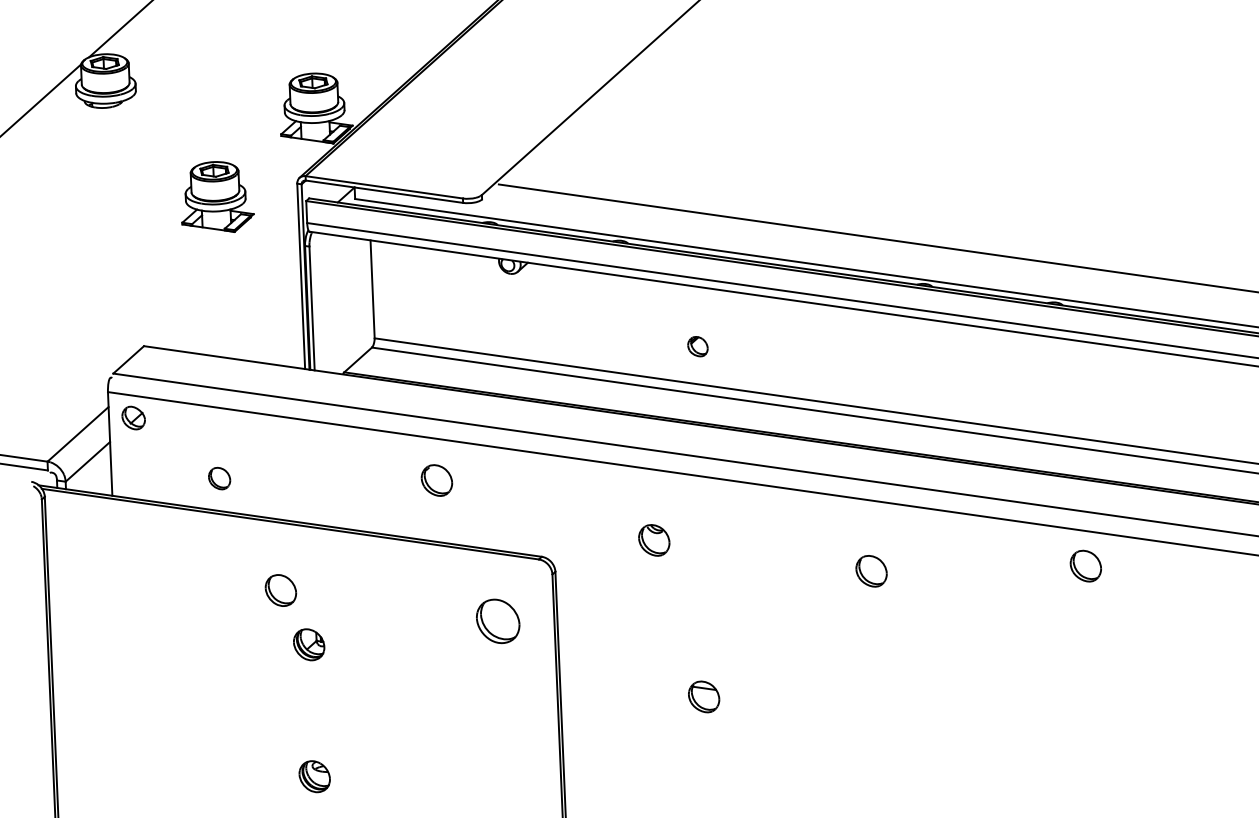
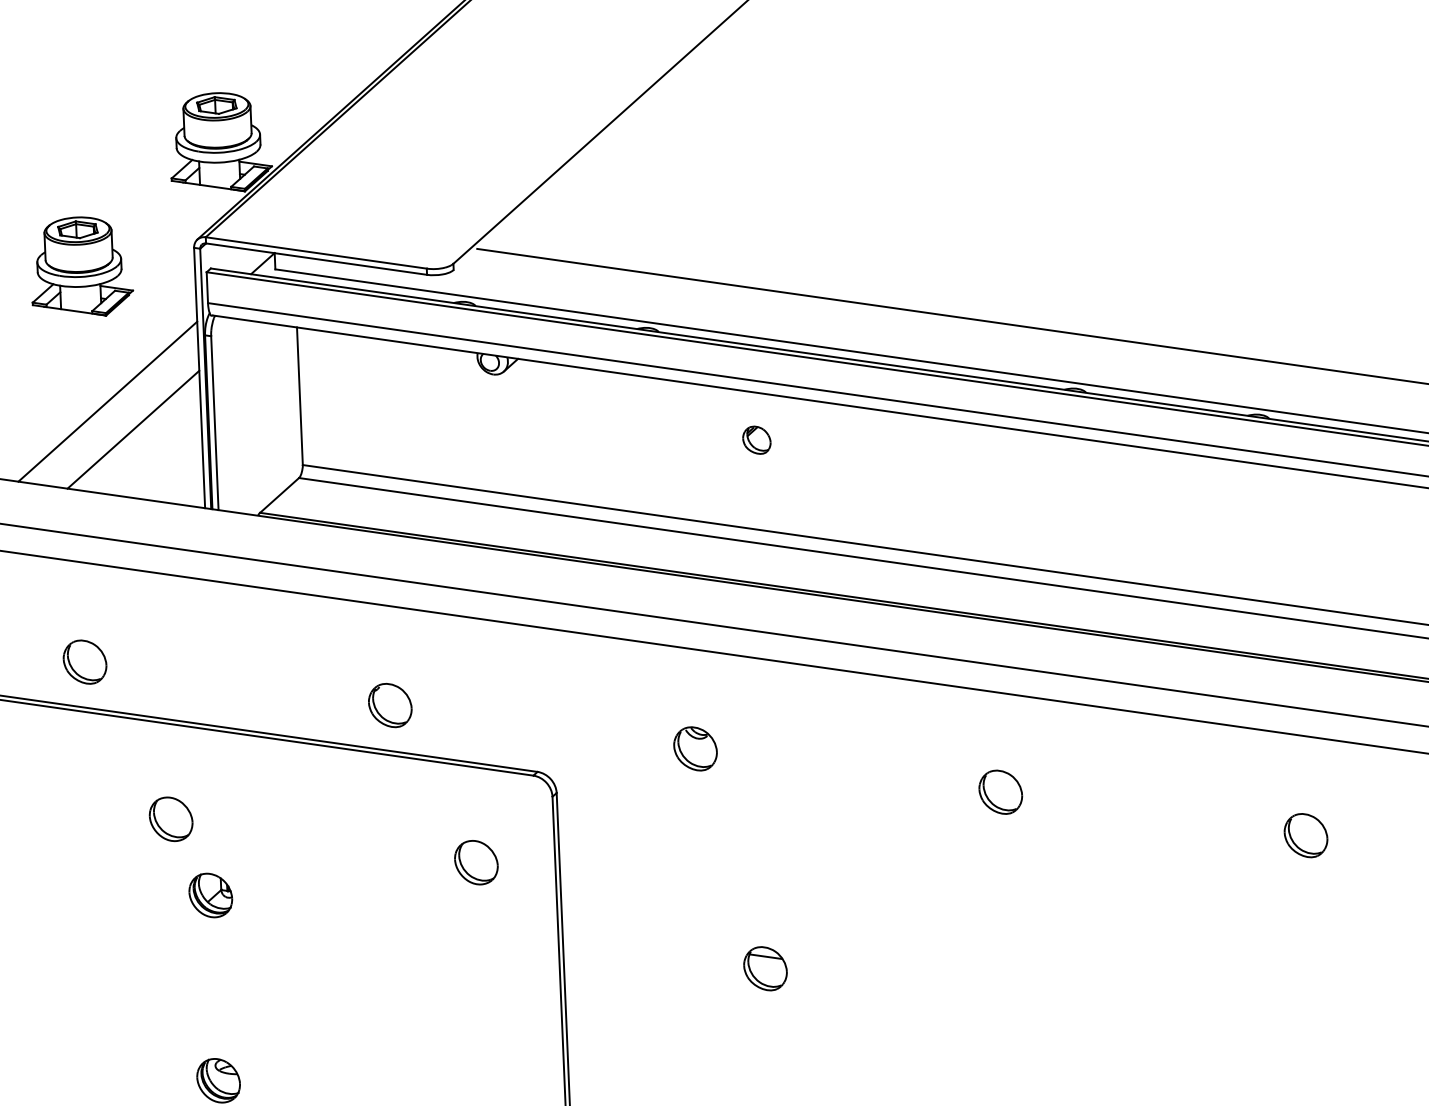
line: (235, 293) -> (107, 402), added
line: (253, 313) -> (132, 430), added
part: (697, 346) -> (756, 439), moved
part: (219, 478) -> (84, 661), size x1.43
part: (436, 480) -> (389, 705), moved
part: (1085, 565) -> (1305, 834), moved
part: (498, 621) -> (476, 862), size x0.71

